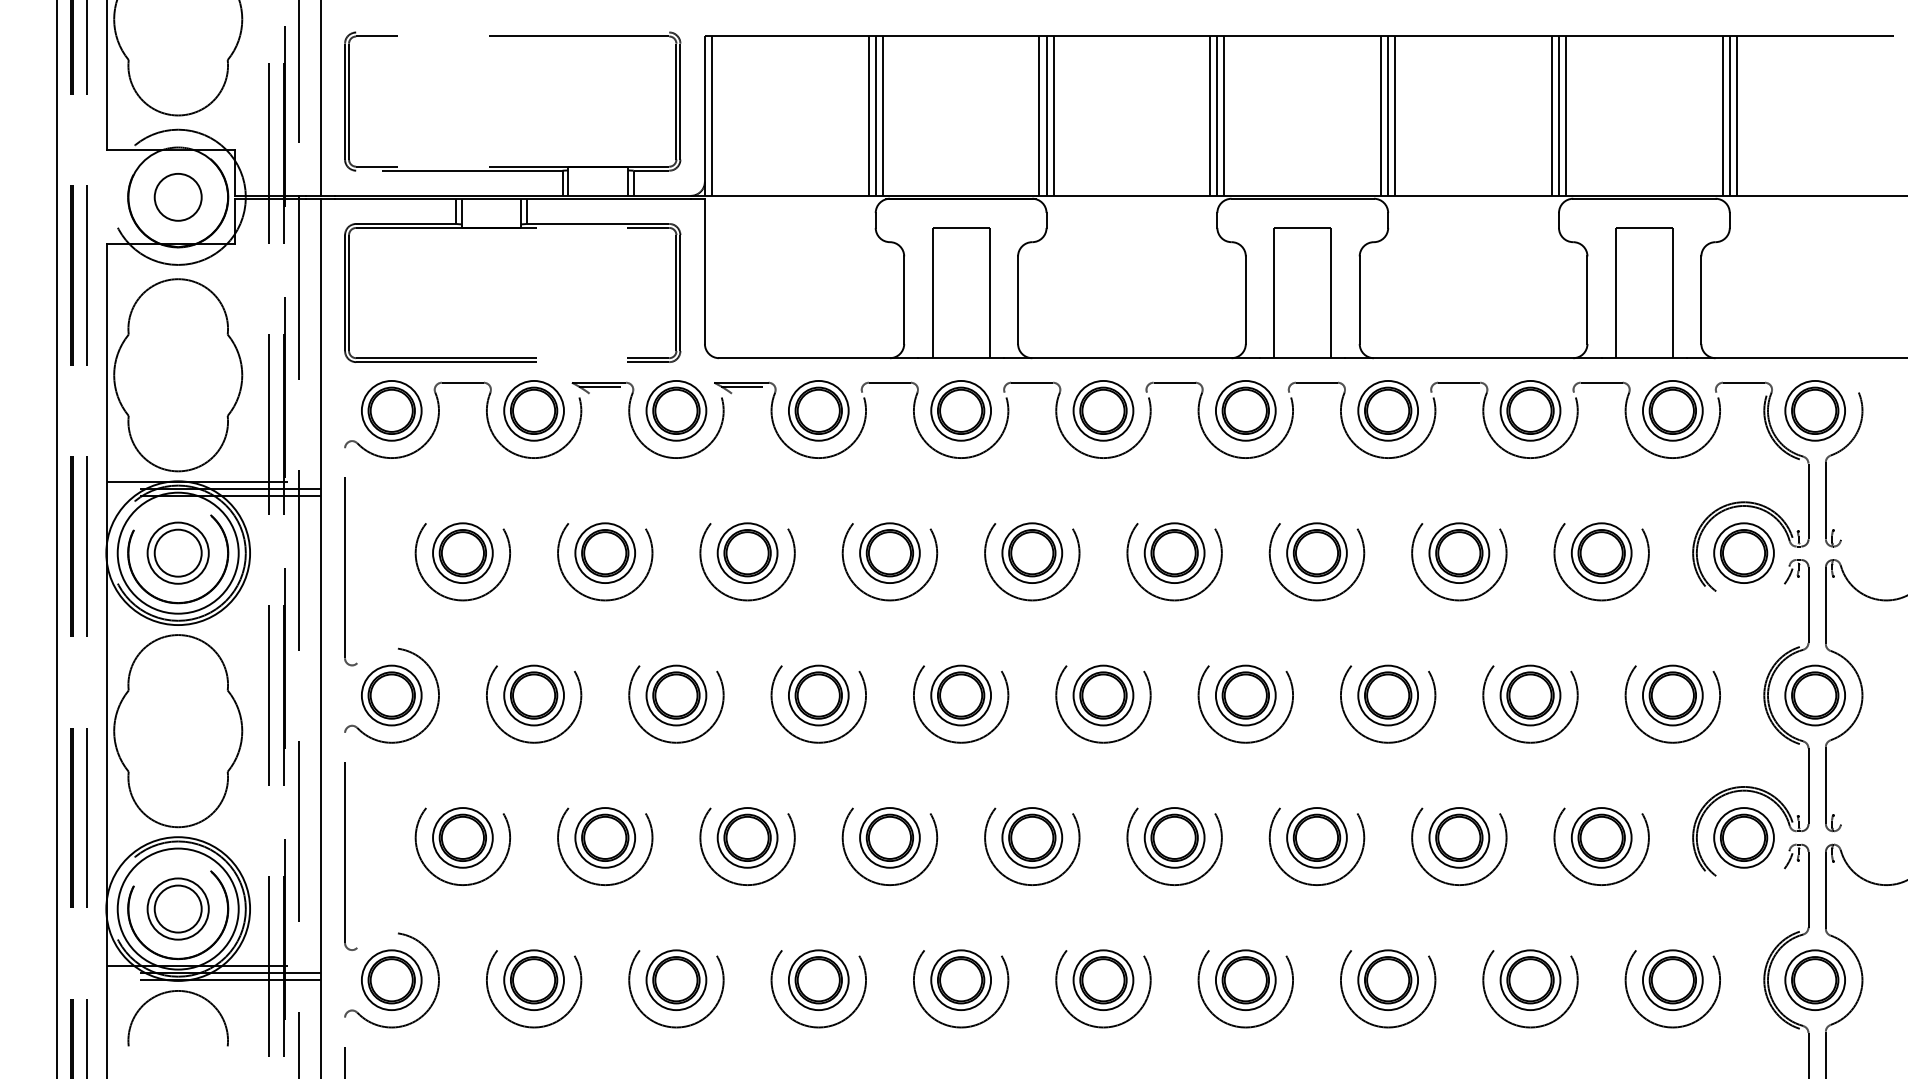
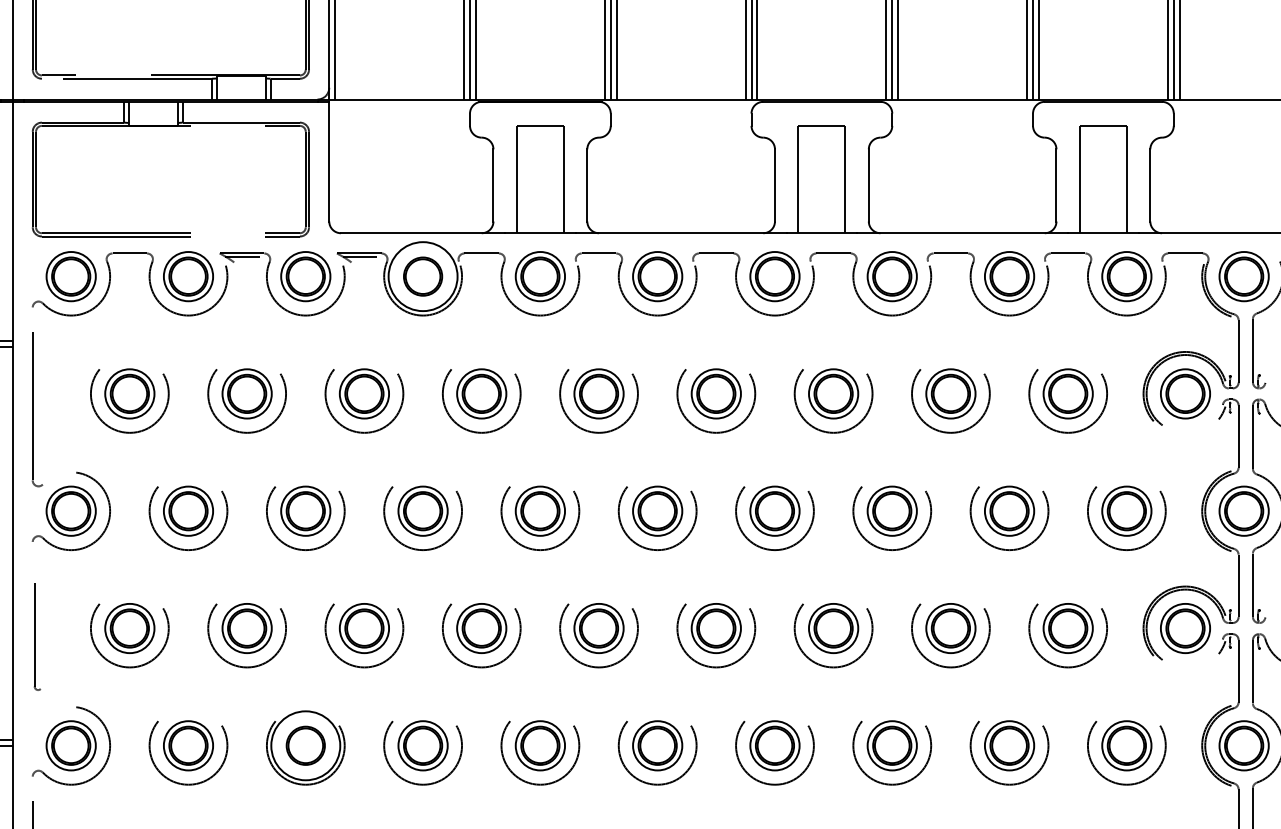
circle: (818, 410) -> (422, 276), size x1.4
part: (350, 856) -> (37, 643), size x0.6
circle: (676, 980) -> (305, 746), size x1.4

